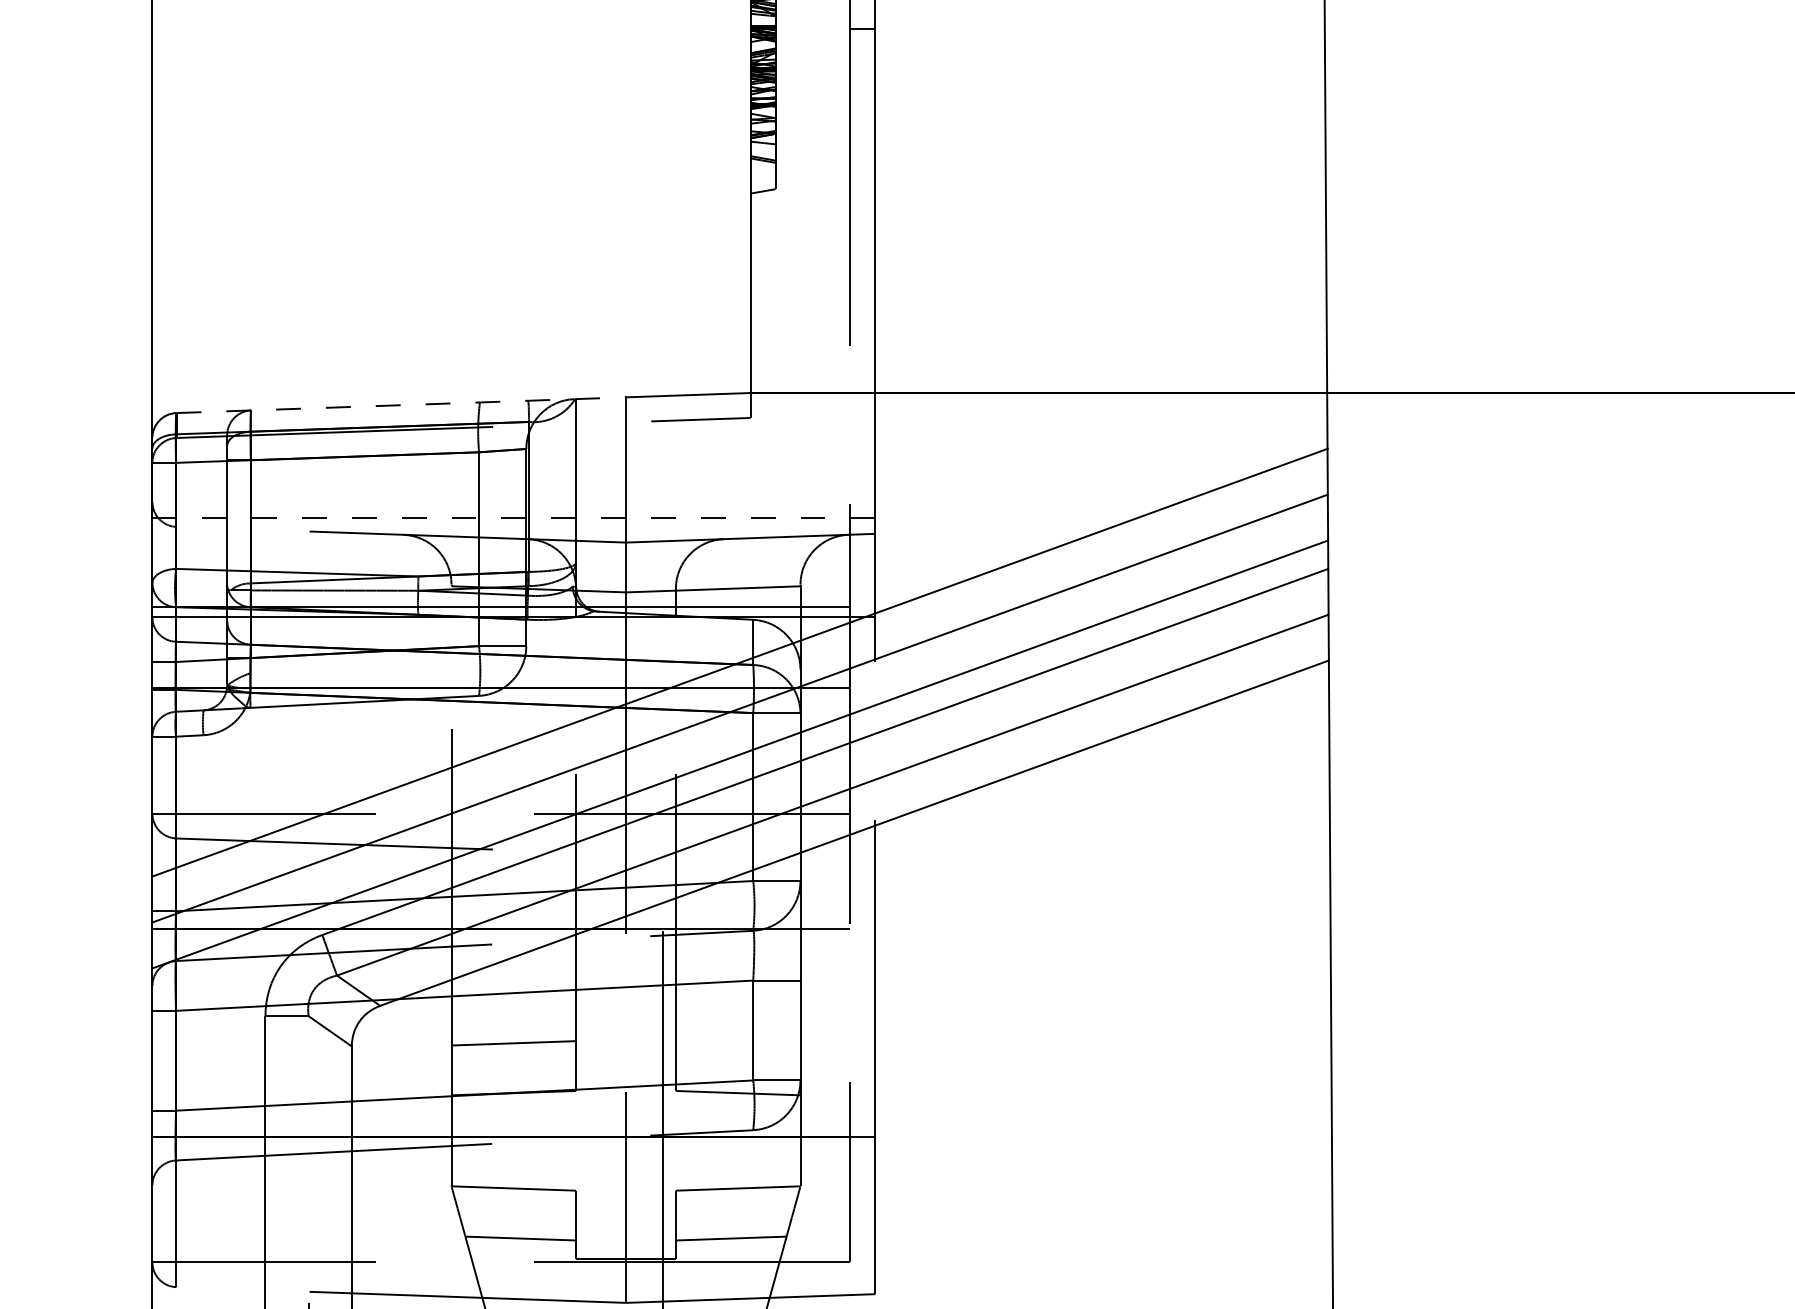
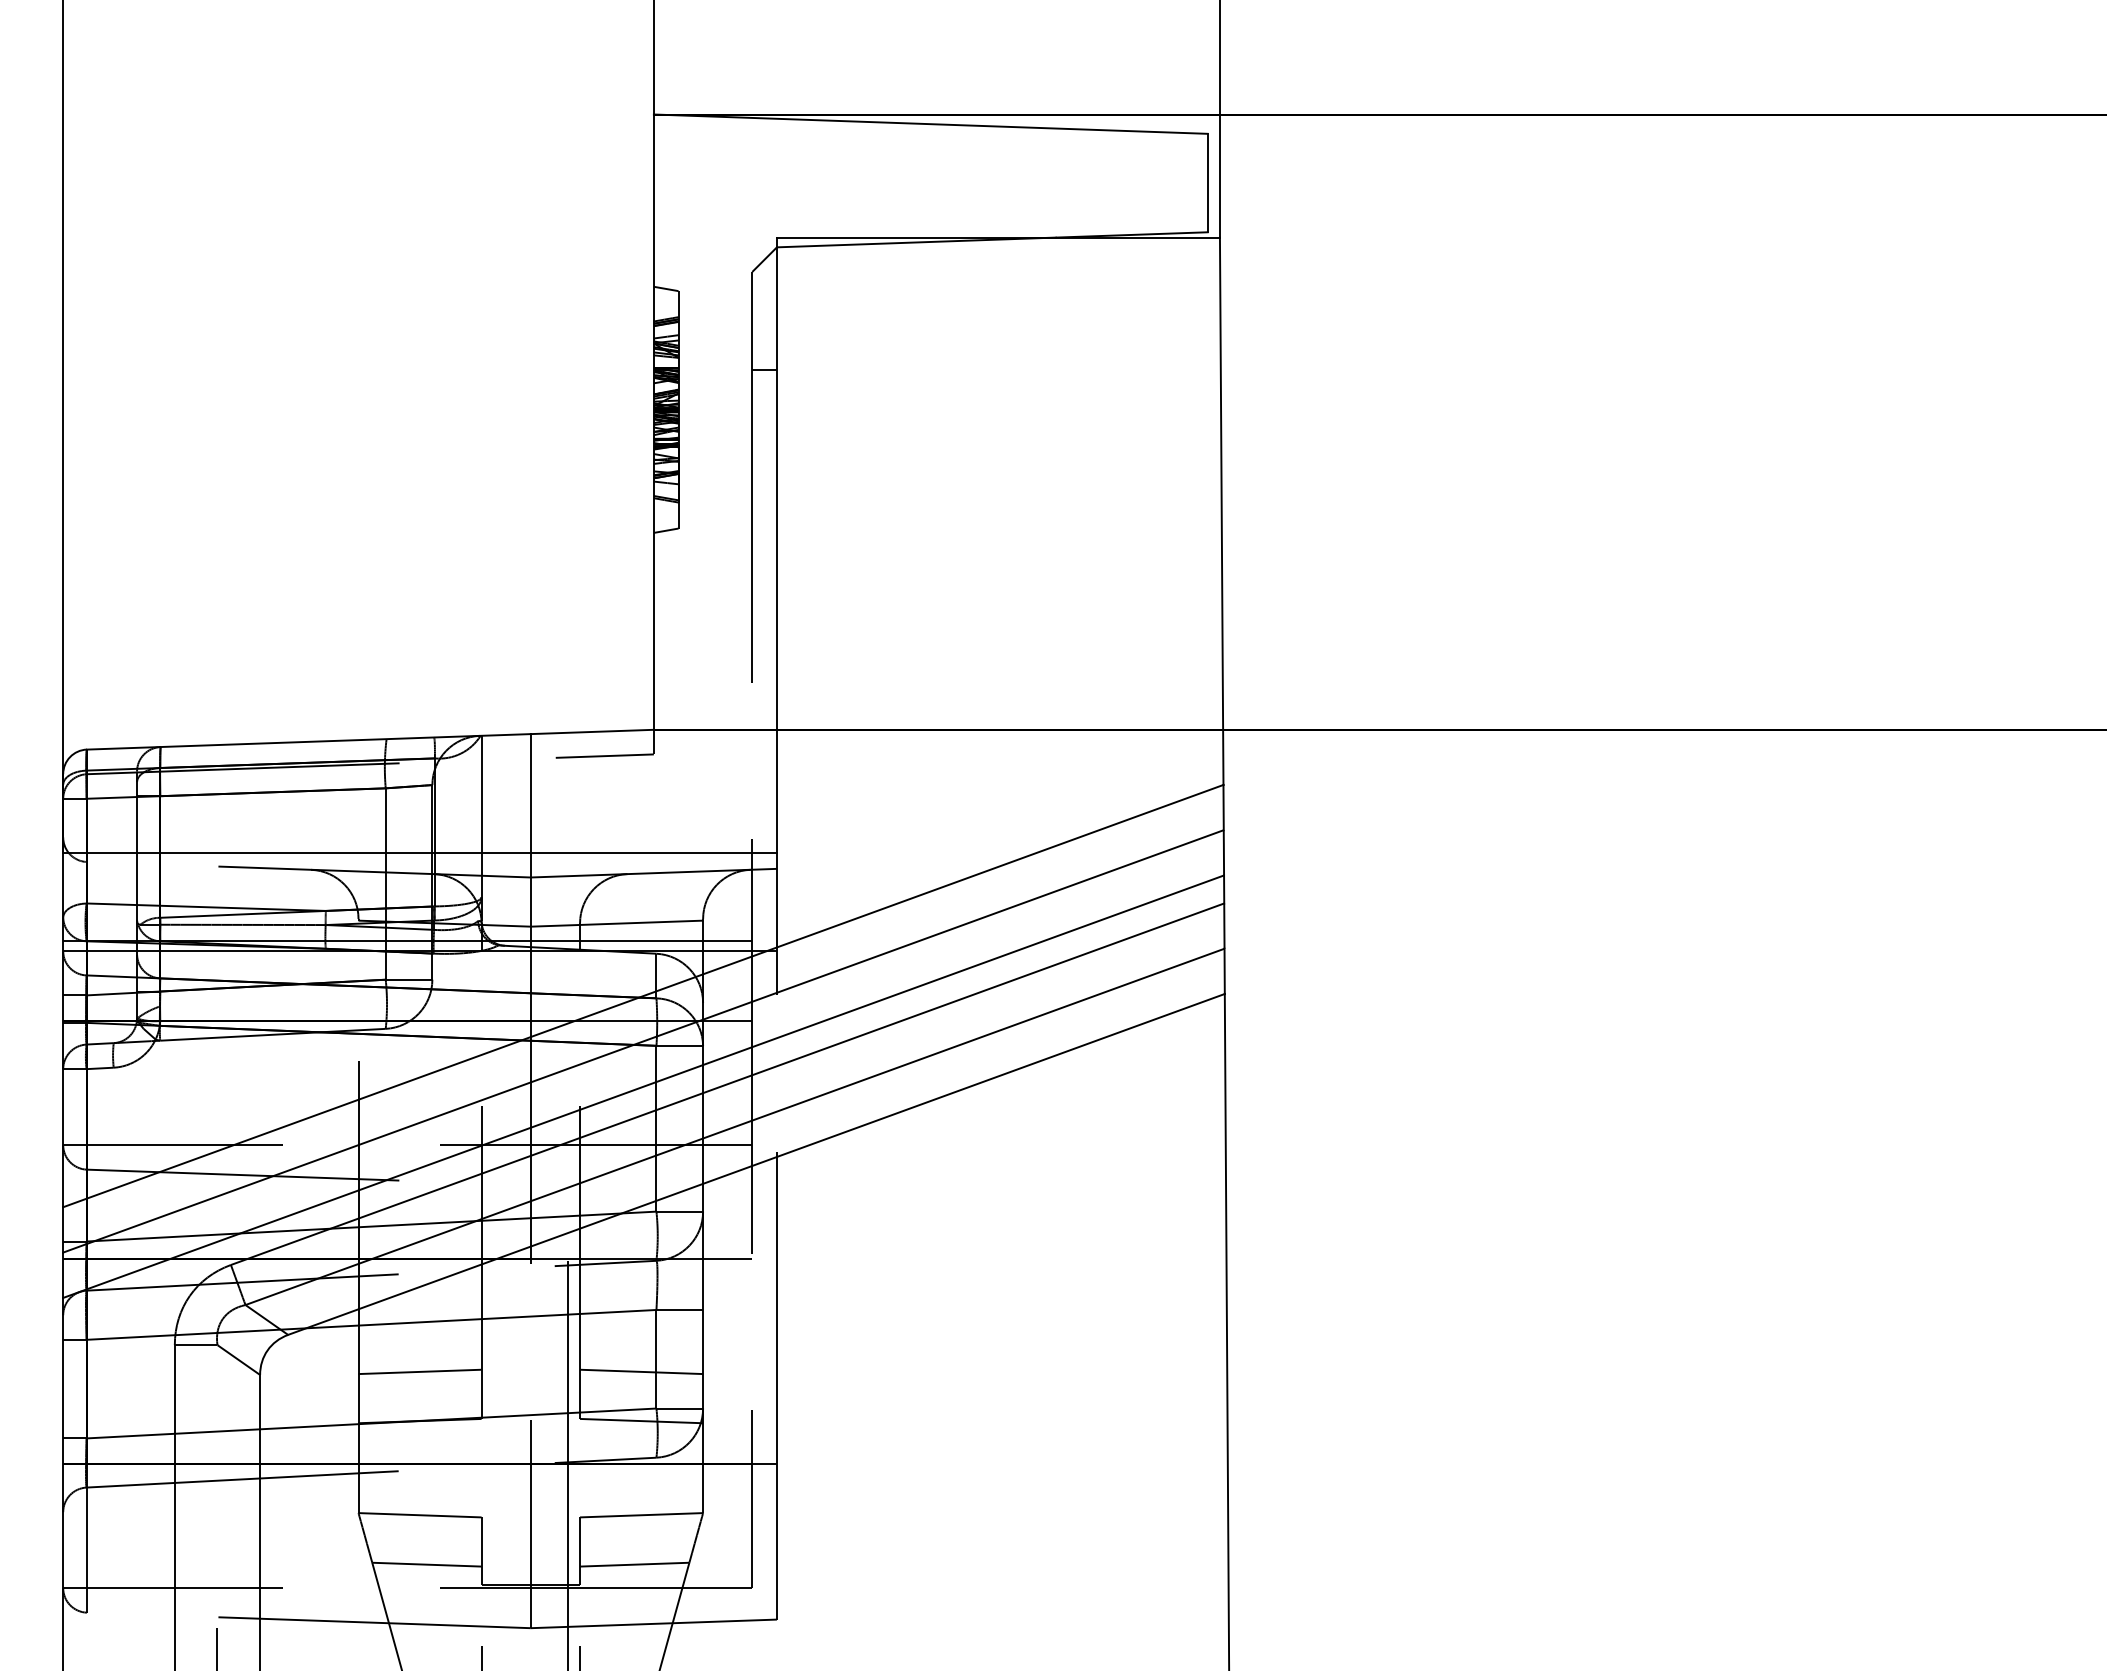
line: (401, 404) -> (309, 741), dashed -> solid
line: (514, 517) -> (420, 852), dashed -> solid
line: (738, 1042) -> (641, 1371), added

